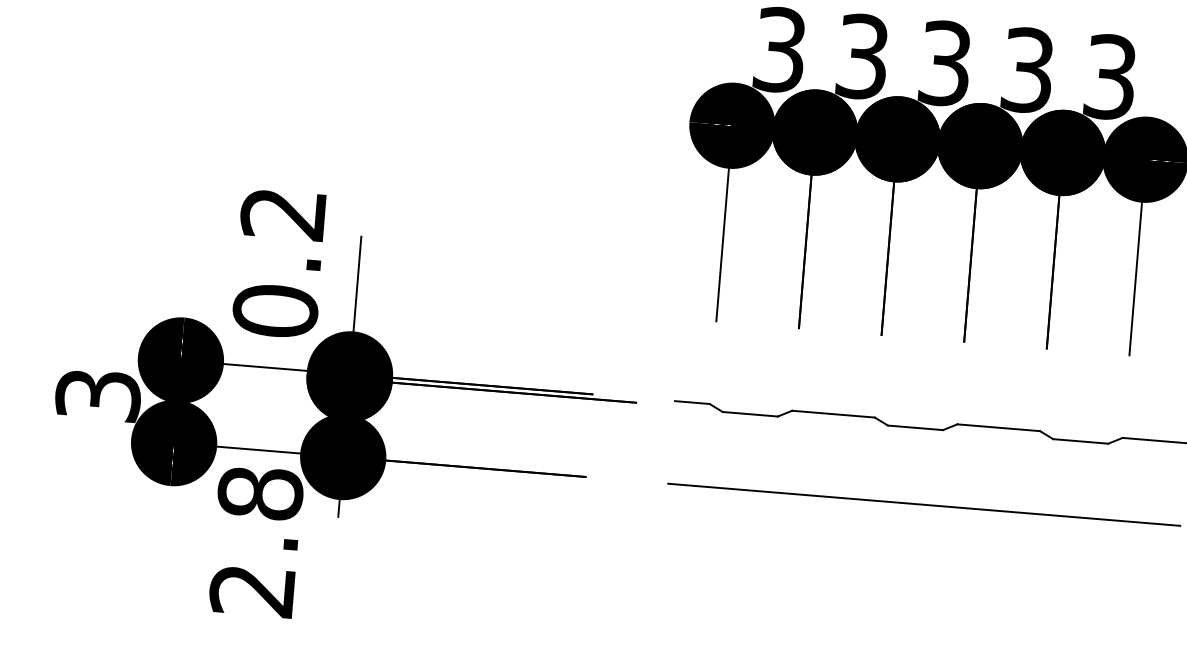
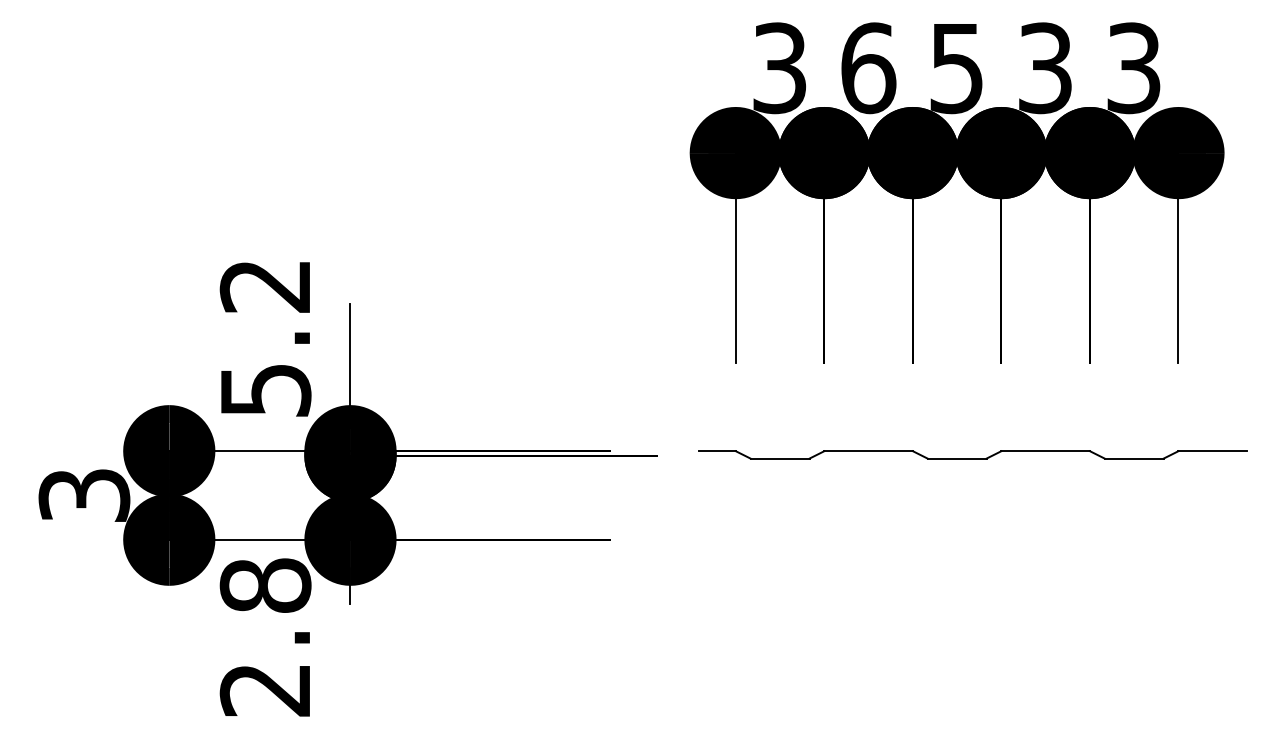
text: (862, 57) -> (868, 68), 3 -> 6
text: (944, 62) -> (956, 67), 3 -> 5
text: (275, 310) -> (265, 389), 0.2 -> 5.2
line: (923, 504) -> (972, 539), removed

